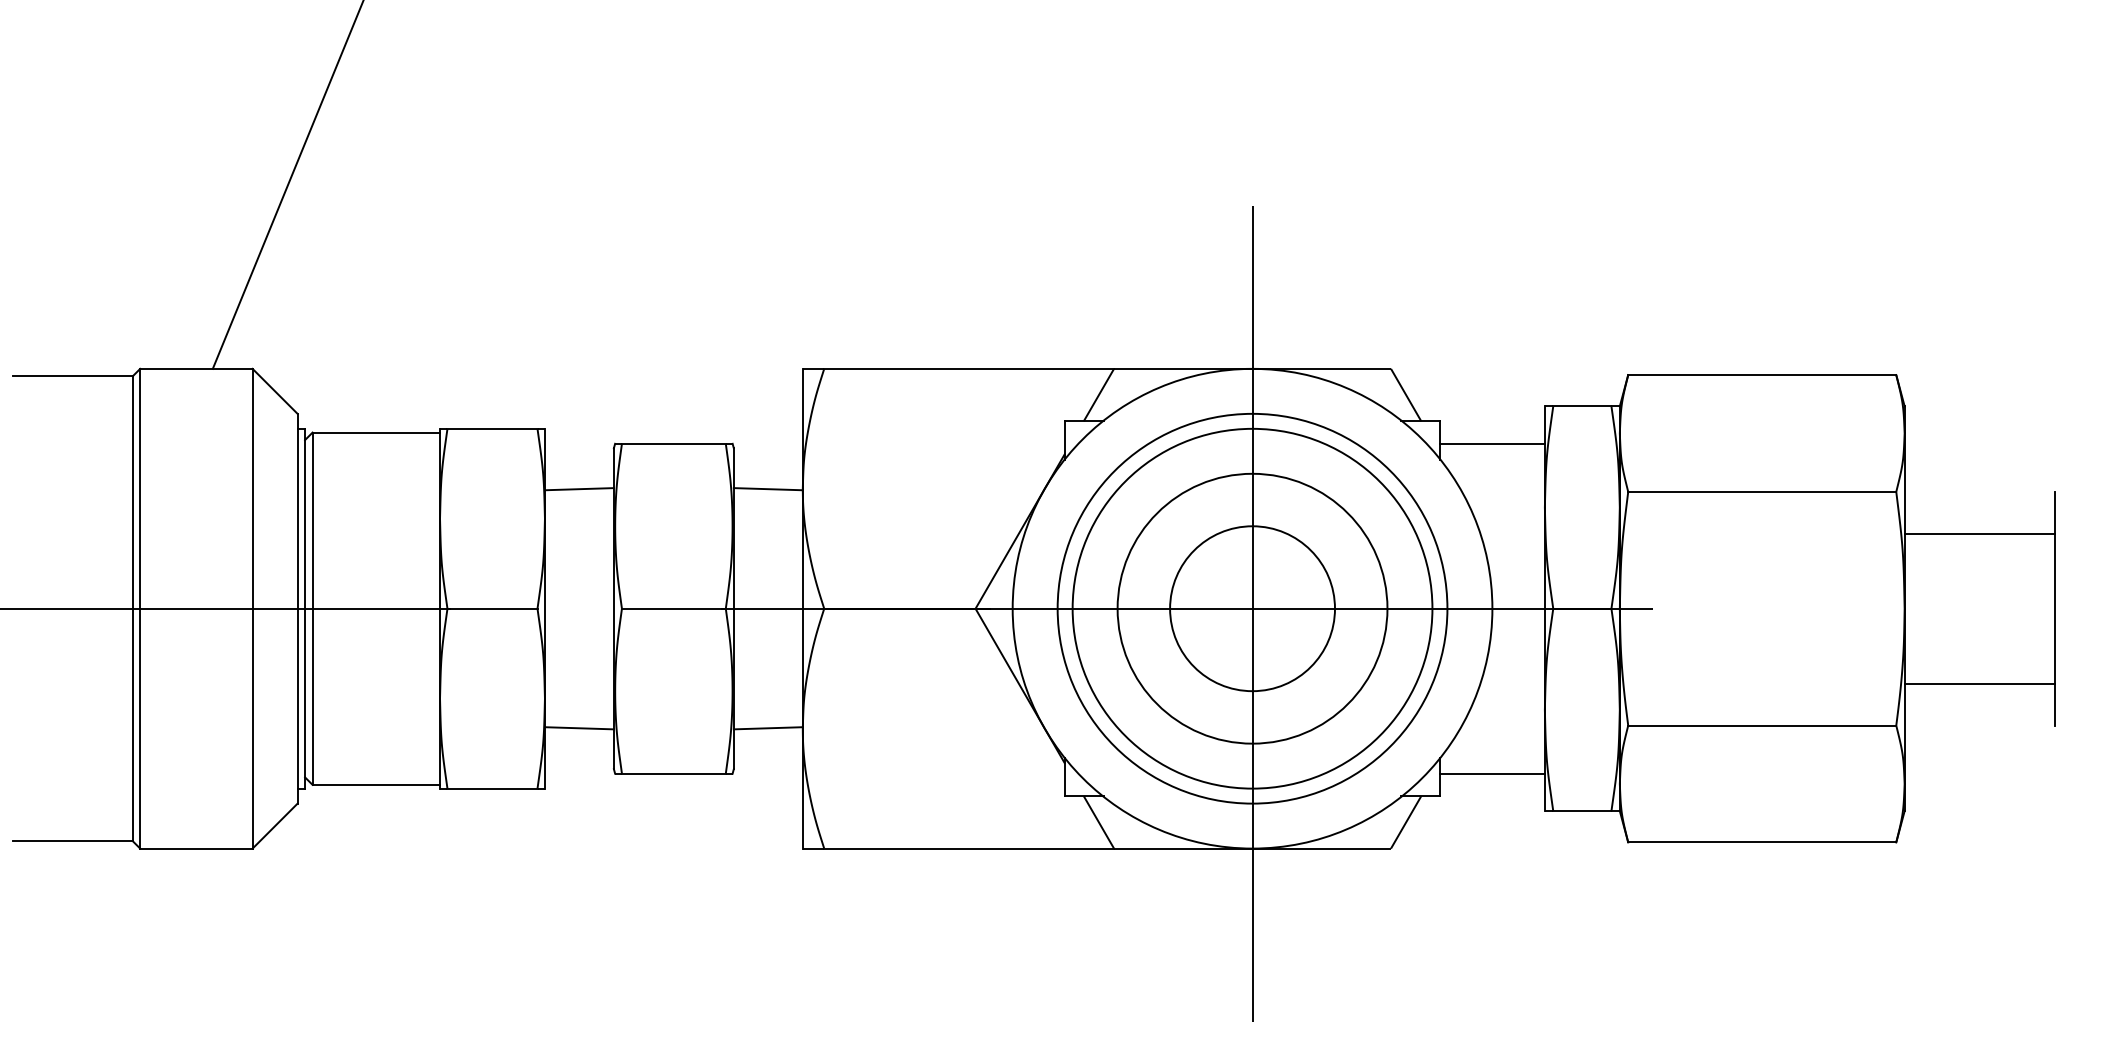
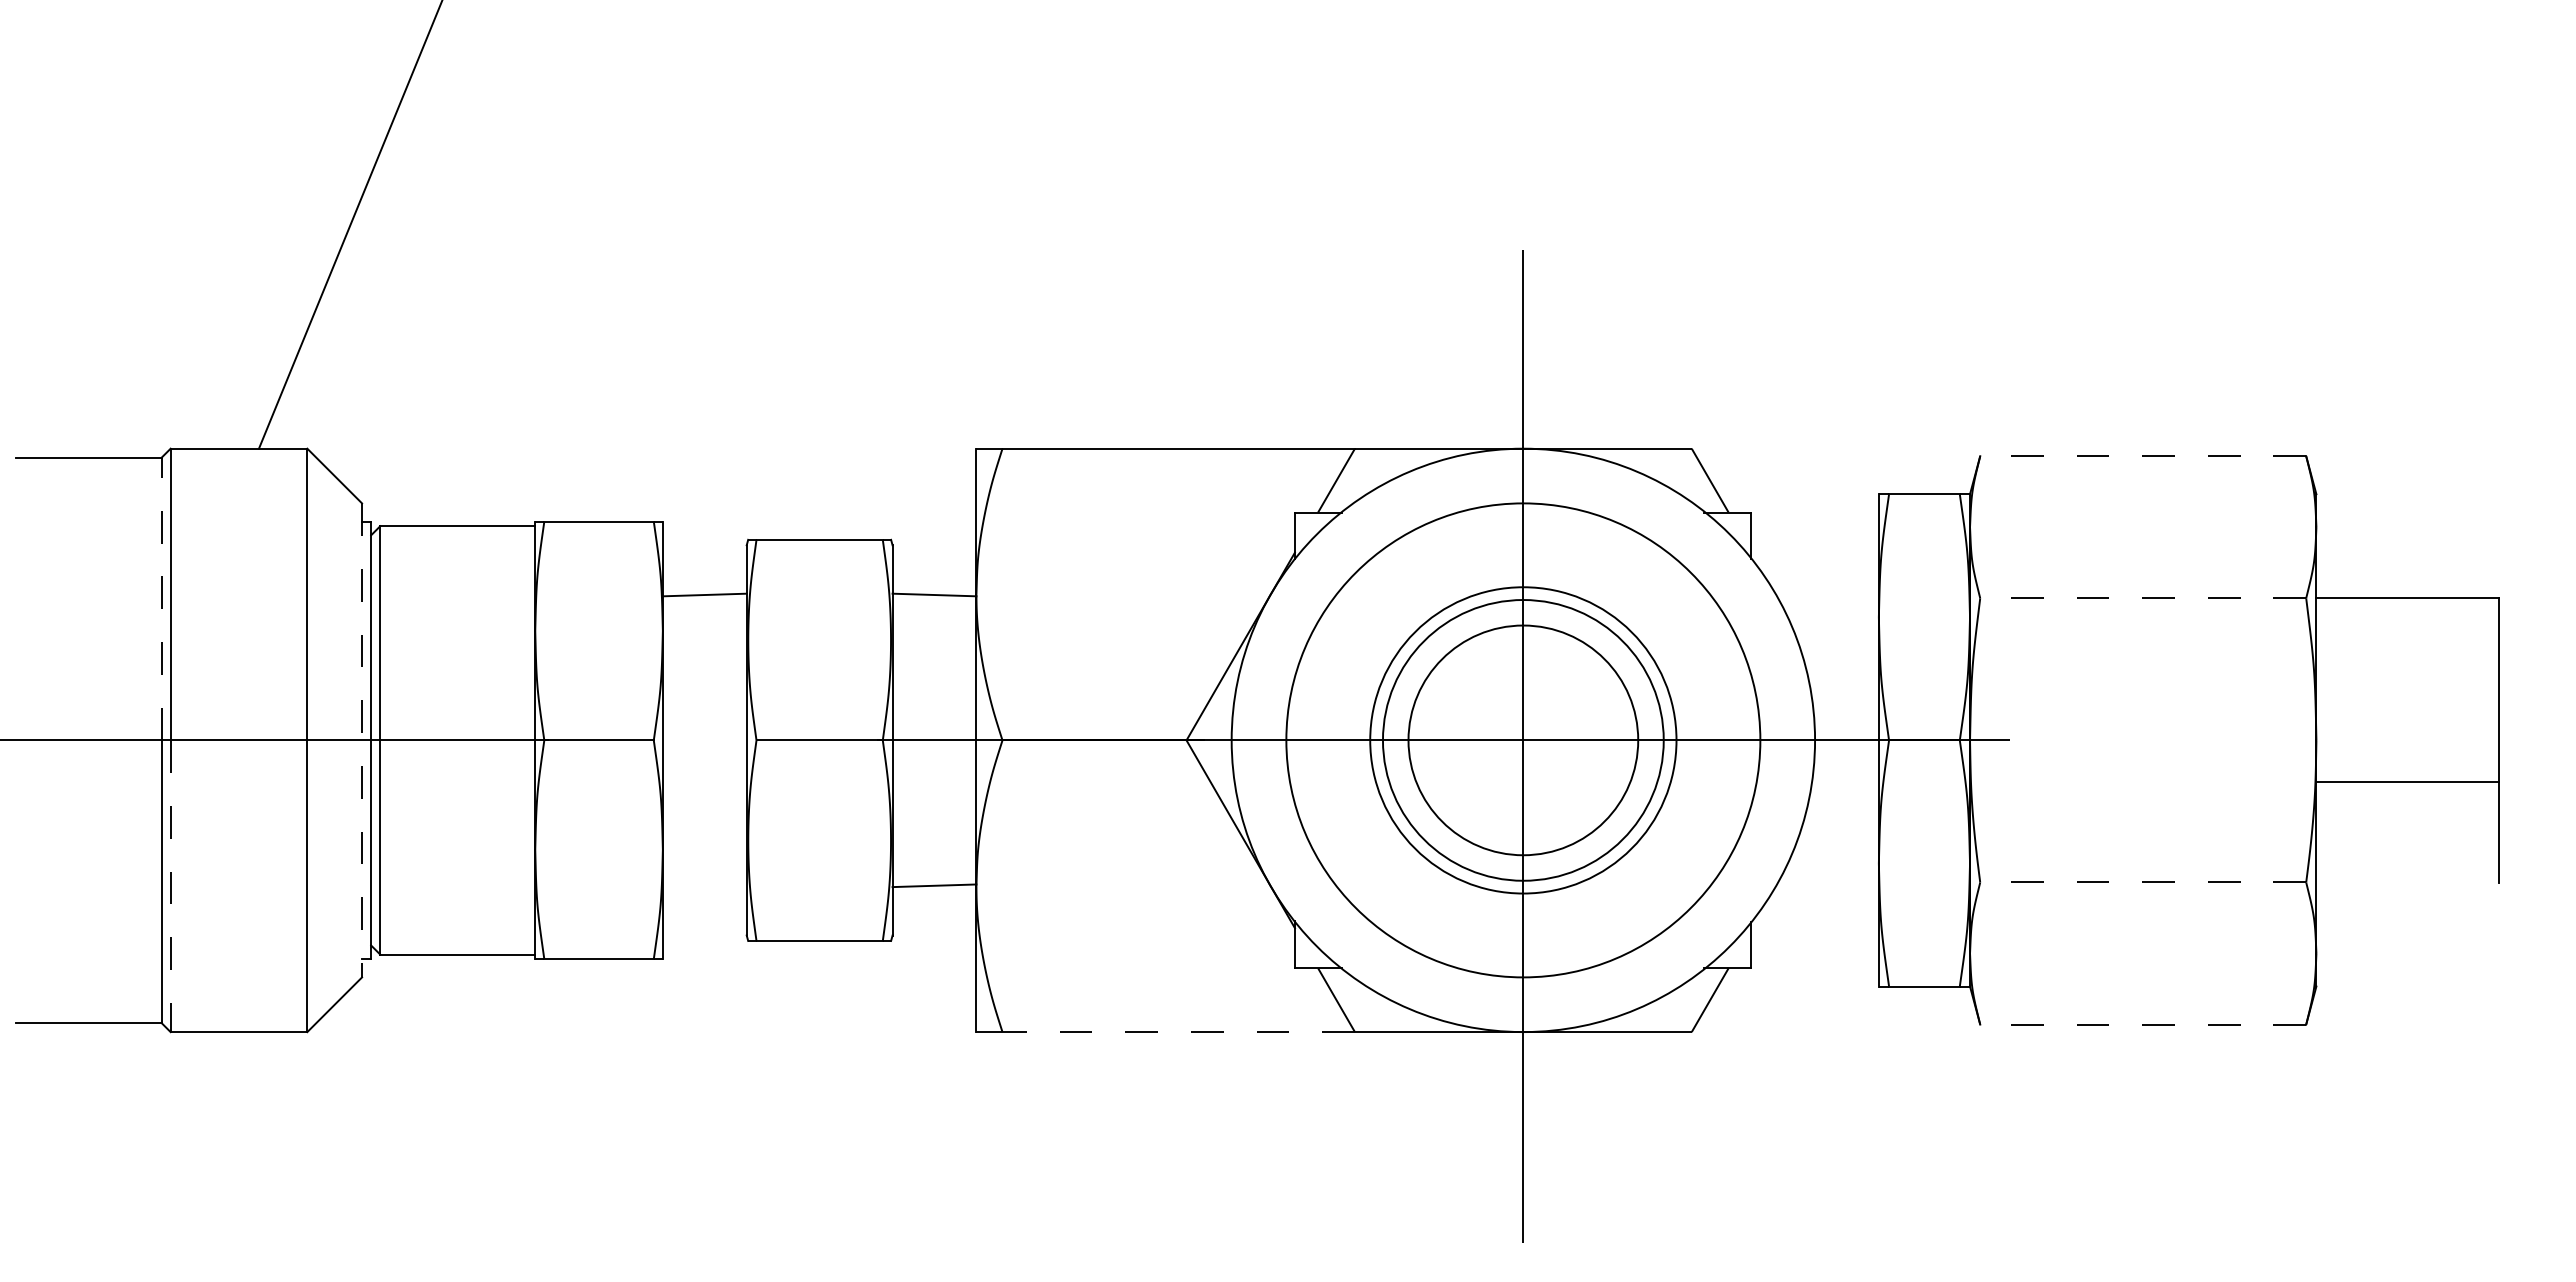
line: (1762, 375) -> (2143, 456), solid -> dashed
line: (1491, 443) -> (1814, 539), removed
line: (132, 492) -> (161, 598), solid -> dashed
line: (1762, 492) -> (2143, 598), solid -> dashed
line: (1979, 533) -> (2407, 598), moved
line: (297, 608) -> (362, 740), solid -> dashed
circle: (1252, 608) -> (1523, 740), size x0.7
circle: (1252, 608) -> (1523, 740), size x0.7
circle: (1252, 608) -> (1523, 740), size x1.4
line: (1979, 683) -> (2407, 781), moved
line: (1762, 725) -> (2143, 882), solid -> dashed
line: (140, 728) -> (170, 886), solid -> dashed
line: (579, 728) -> (704, 885), removed
line: (1491, 773) -> (1814, 940), removed
line: (1762, 842) -> (2143, 1024), solid -> dashed
line: (968, 848) -> (1178, 1032), solid -> dashed

